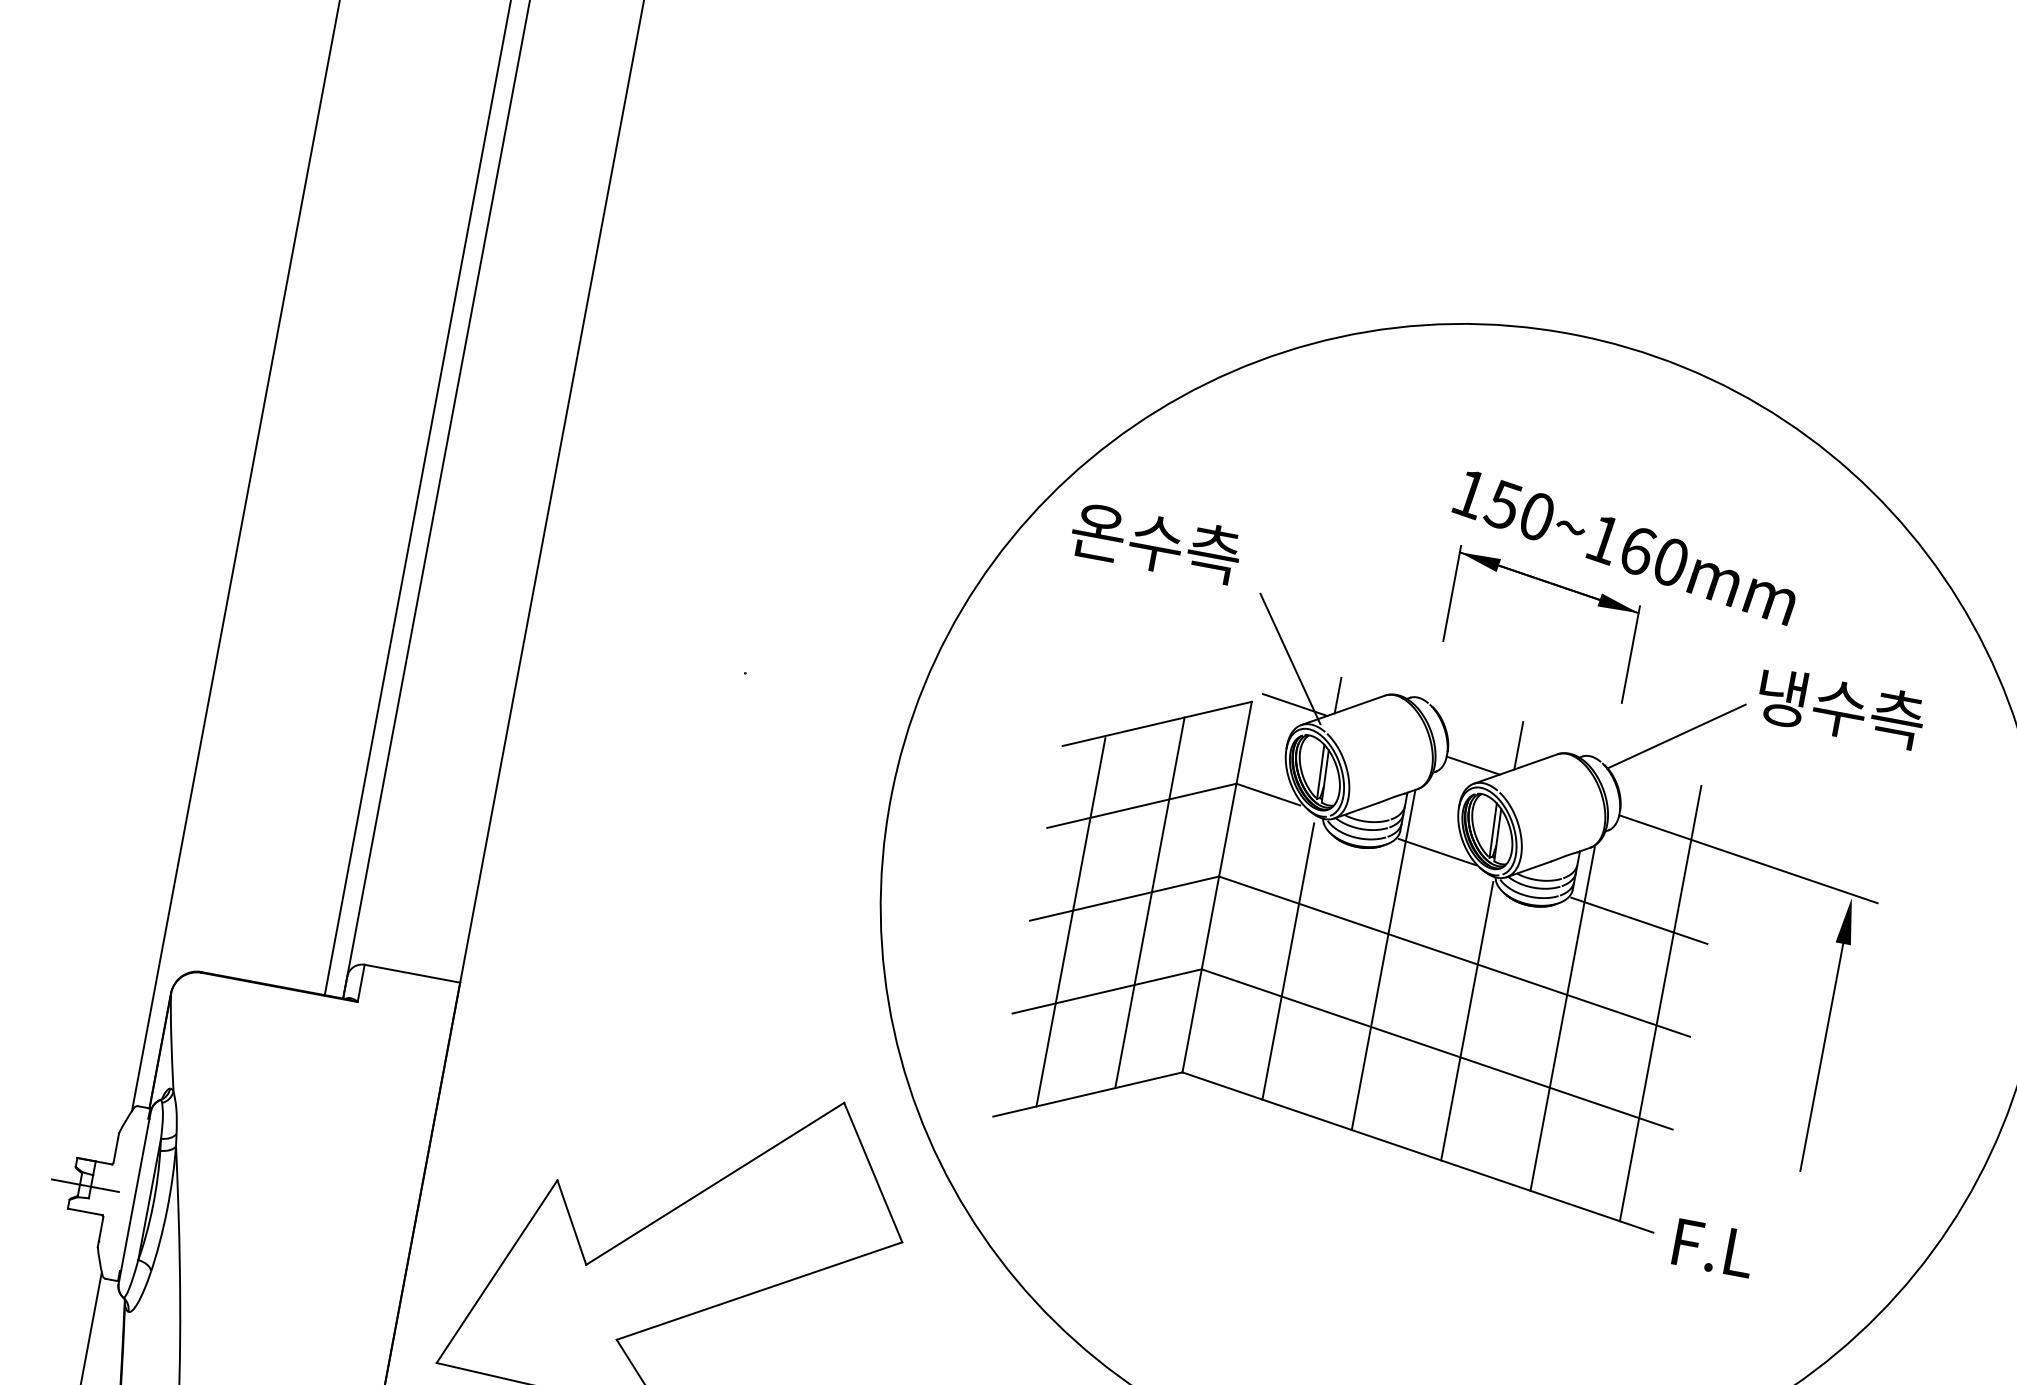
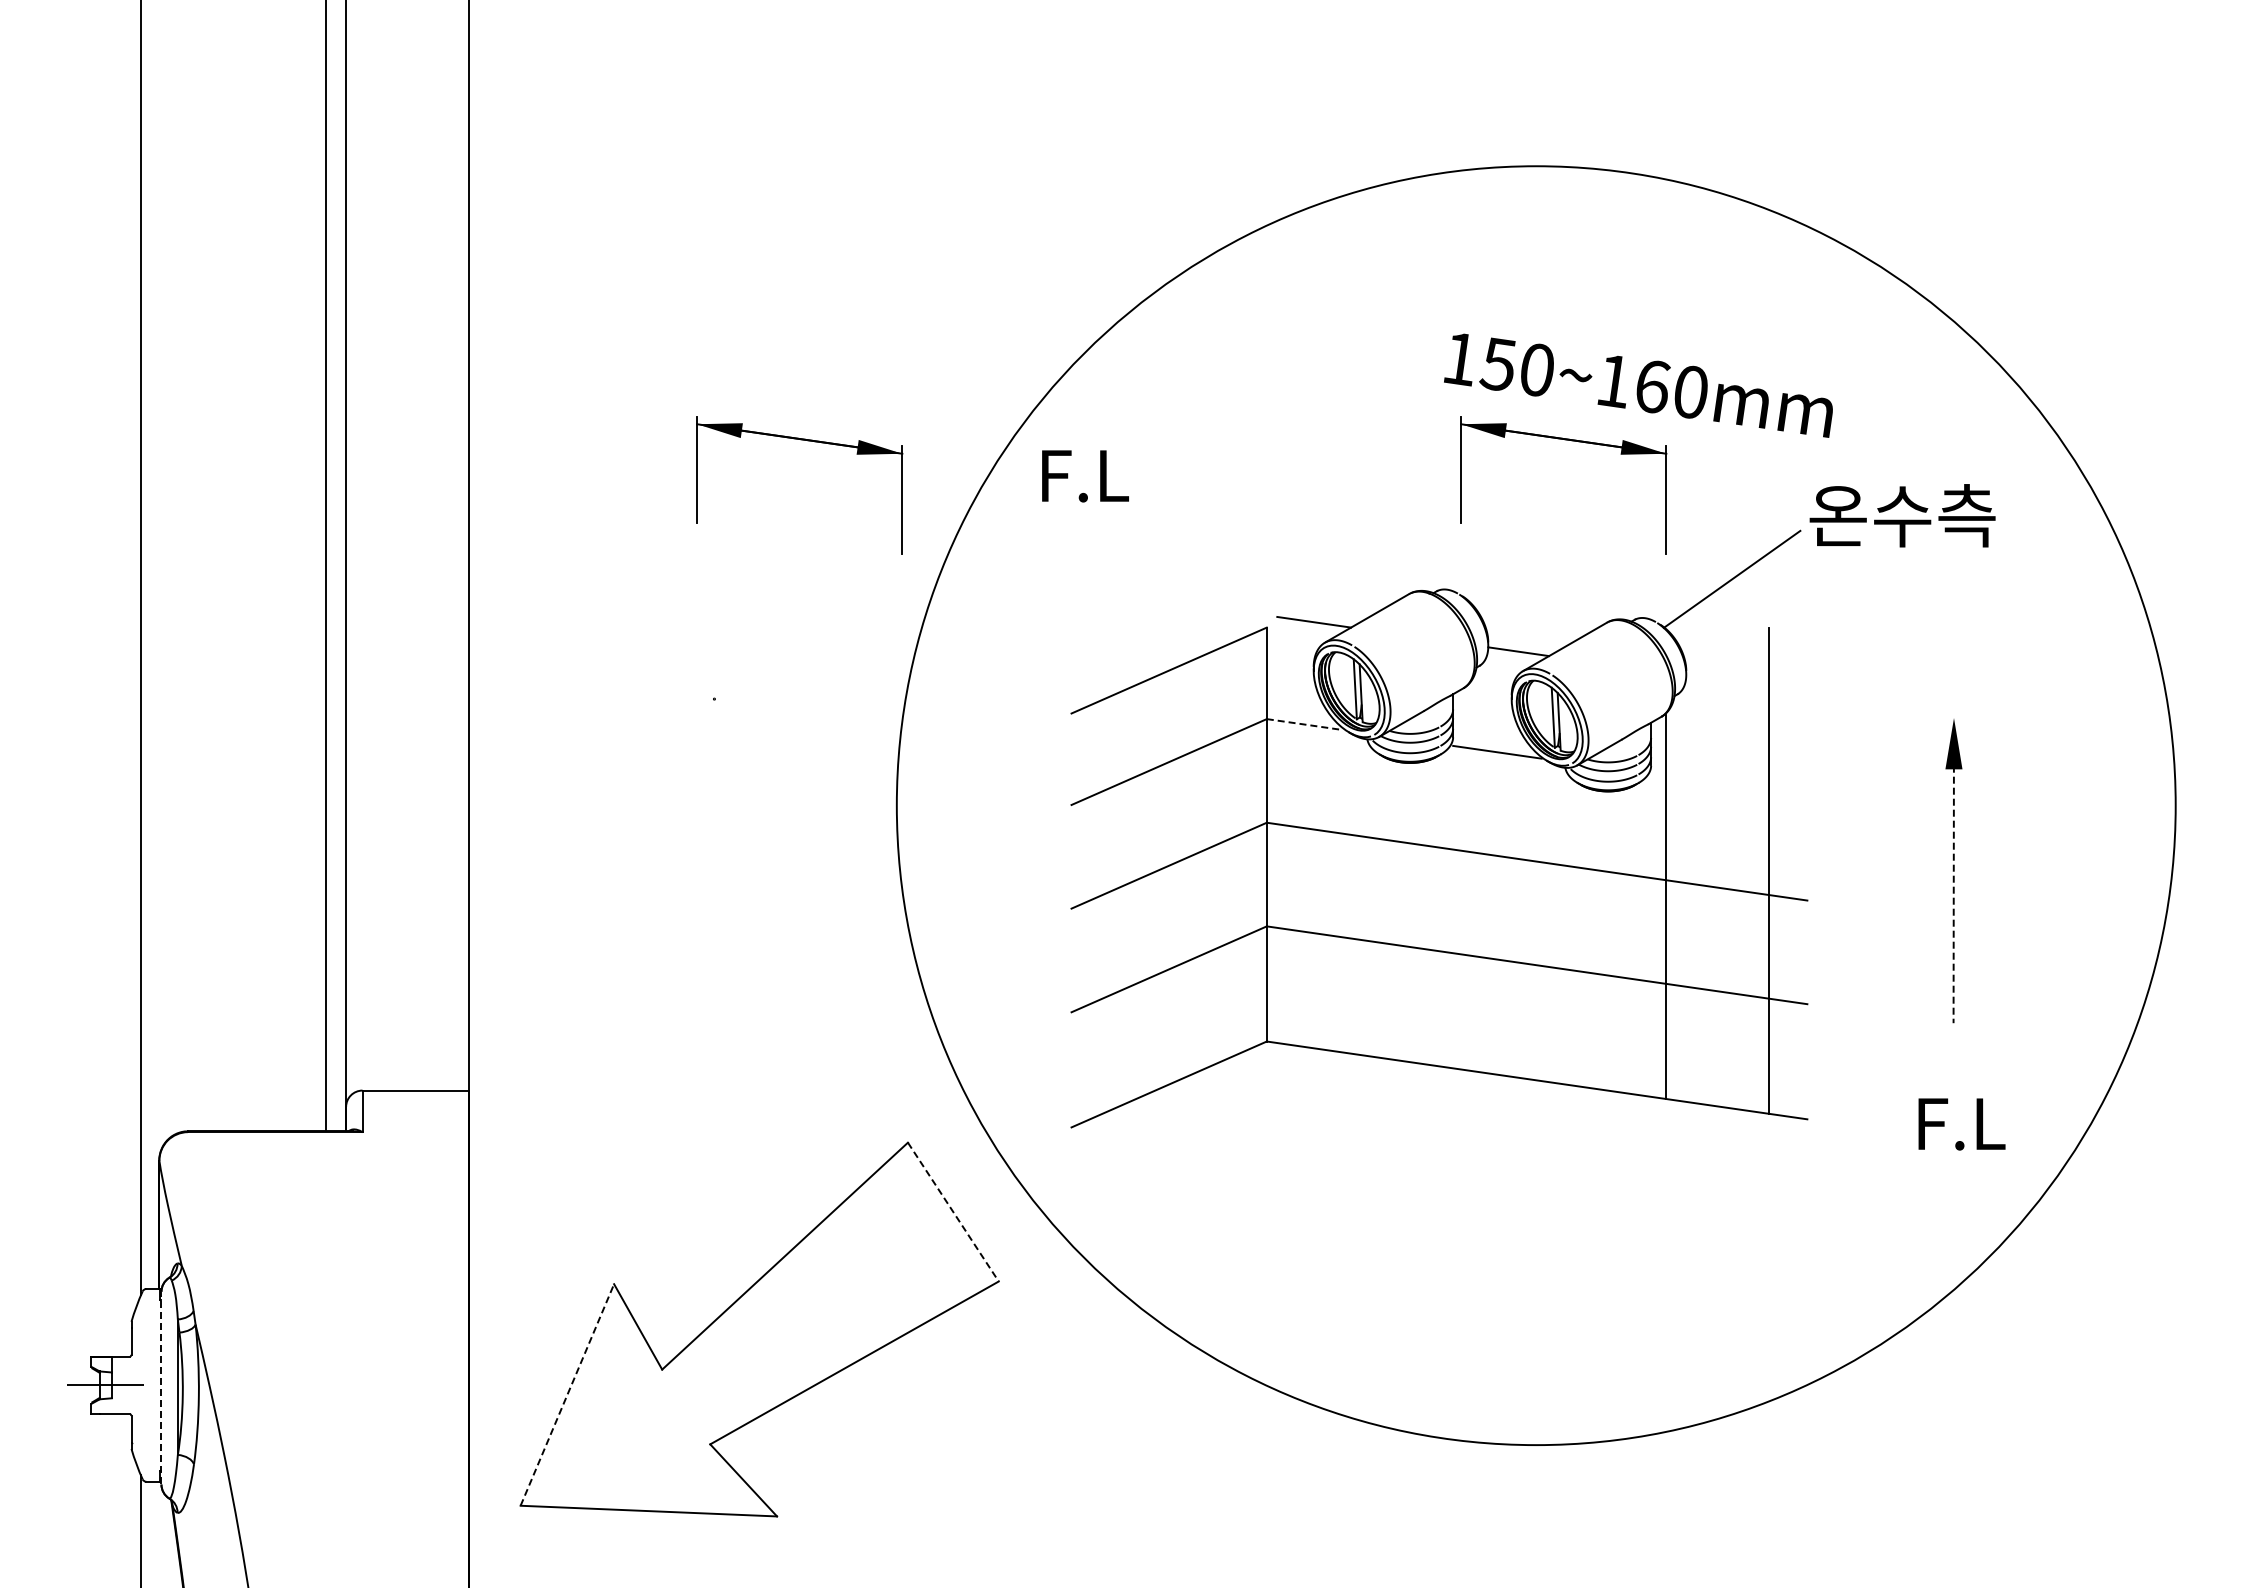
part: (871, 458) -> (807, 441), added
text: (1156, 542) -> (1131, 475), 온수측 -> F.L
line: (1290, 658) -> (1299, 573), removed
line: (1337, 695) -> (1358, 603), removed
text: (1781, 697) -> (1837, 515), 냉수측 -> 온수측
line: (1518, 745) -> (1563, 620), removed
line: (1268, 794) -> (1303, 724), solid -> dashed
line: (1748, 858) -> (1834, 696), removed
line: (1149, 903) -> (1197, 865), removed
line: (1639, 920) -> (1729, 785), removed
line: (1071, 921) -> (1116, 901), removed
line: (1383, 959) -> (1461, 879), removed
line: (1288, 961) -> (1358, 900), removed
line: (1467, 1020) -> (1563, 928), removed
line: (1823, 1045) -> (1953, 883), solid -> dashed
line: (873, 1172) -> (953, 1212), solid -> dashed
line: (134, 1196) -> (161, 1387), solid -> dashed
text: (1713, 1248) -> (1961, 1124), moved
line: (497, 1271) -> (567, 1394), solid -> dashed

